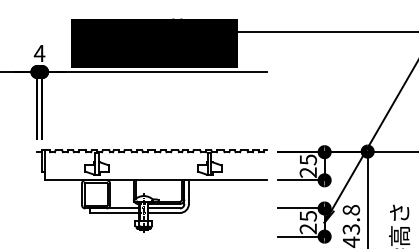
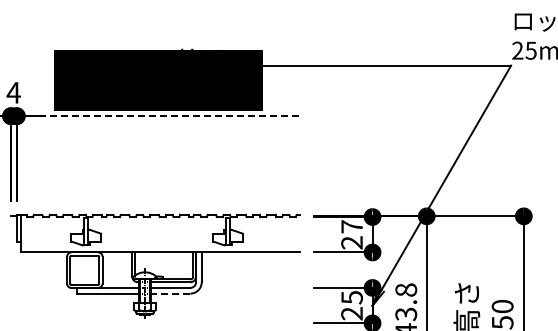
line: (154, 72) -> (158, 116), solid -> dashed
text: (308, 159) -> (352, 226), 25 -> 27
line: (164, 212) -> (170, 293), solid -> dashed

